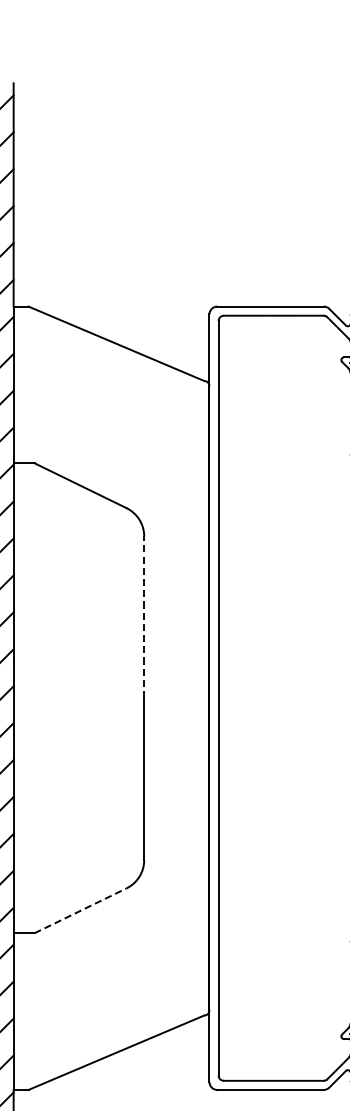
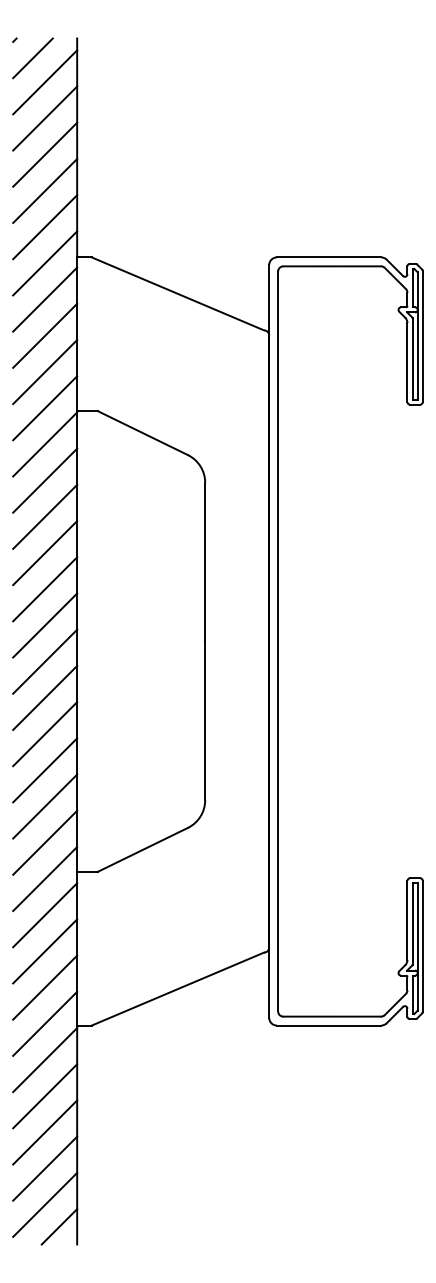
line: (144, 616) -> (205, 561), dashed -> solid
line: (81, 910) -> (143, 849), dashed -> solid

